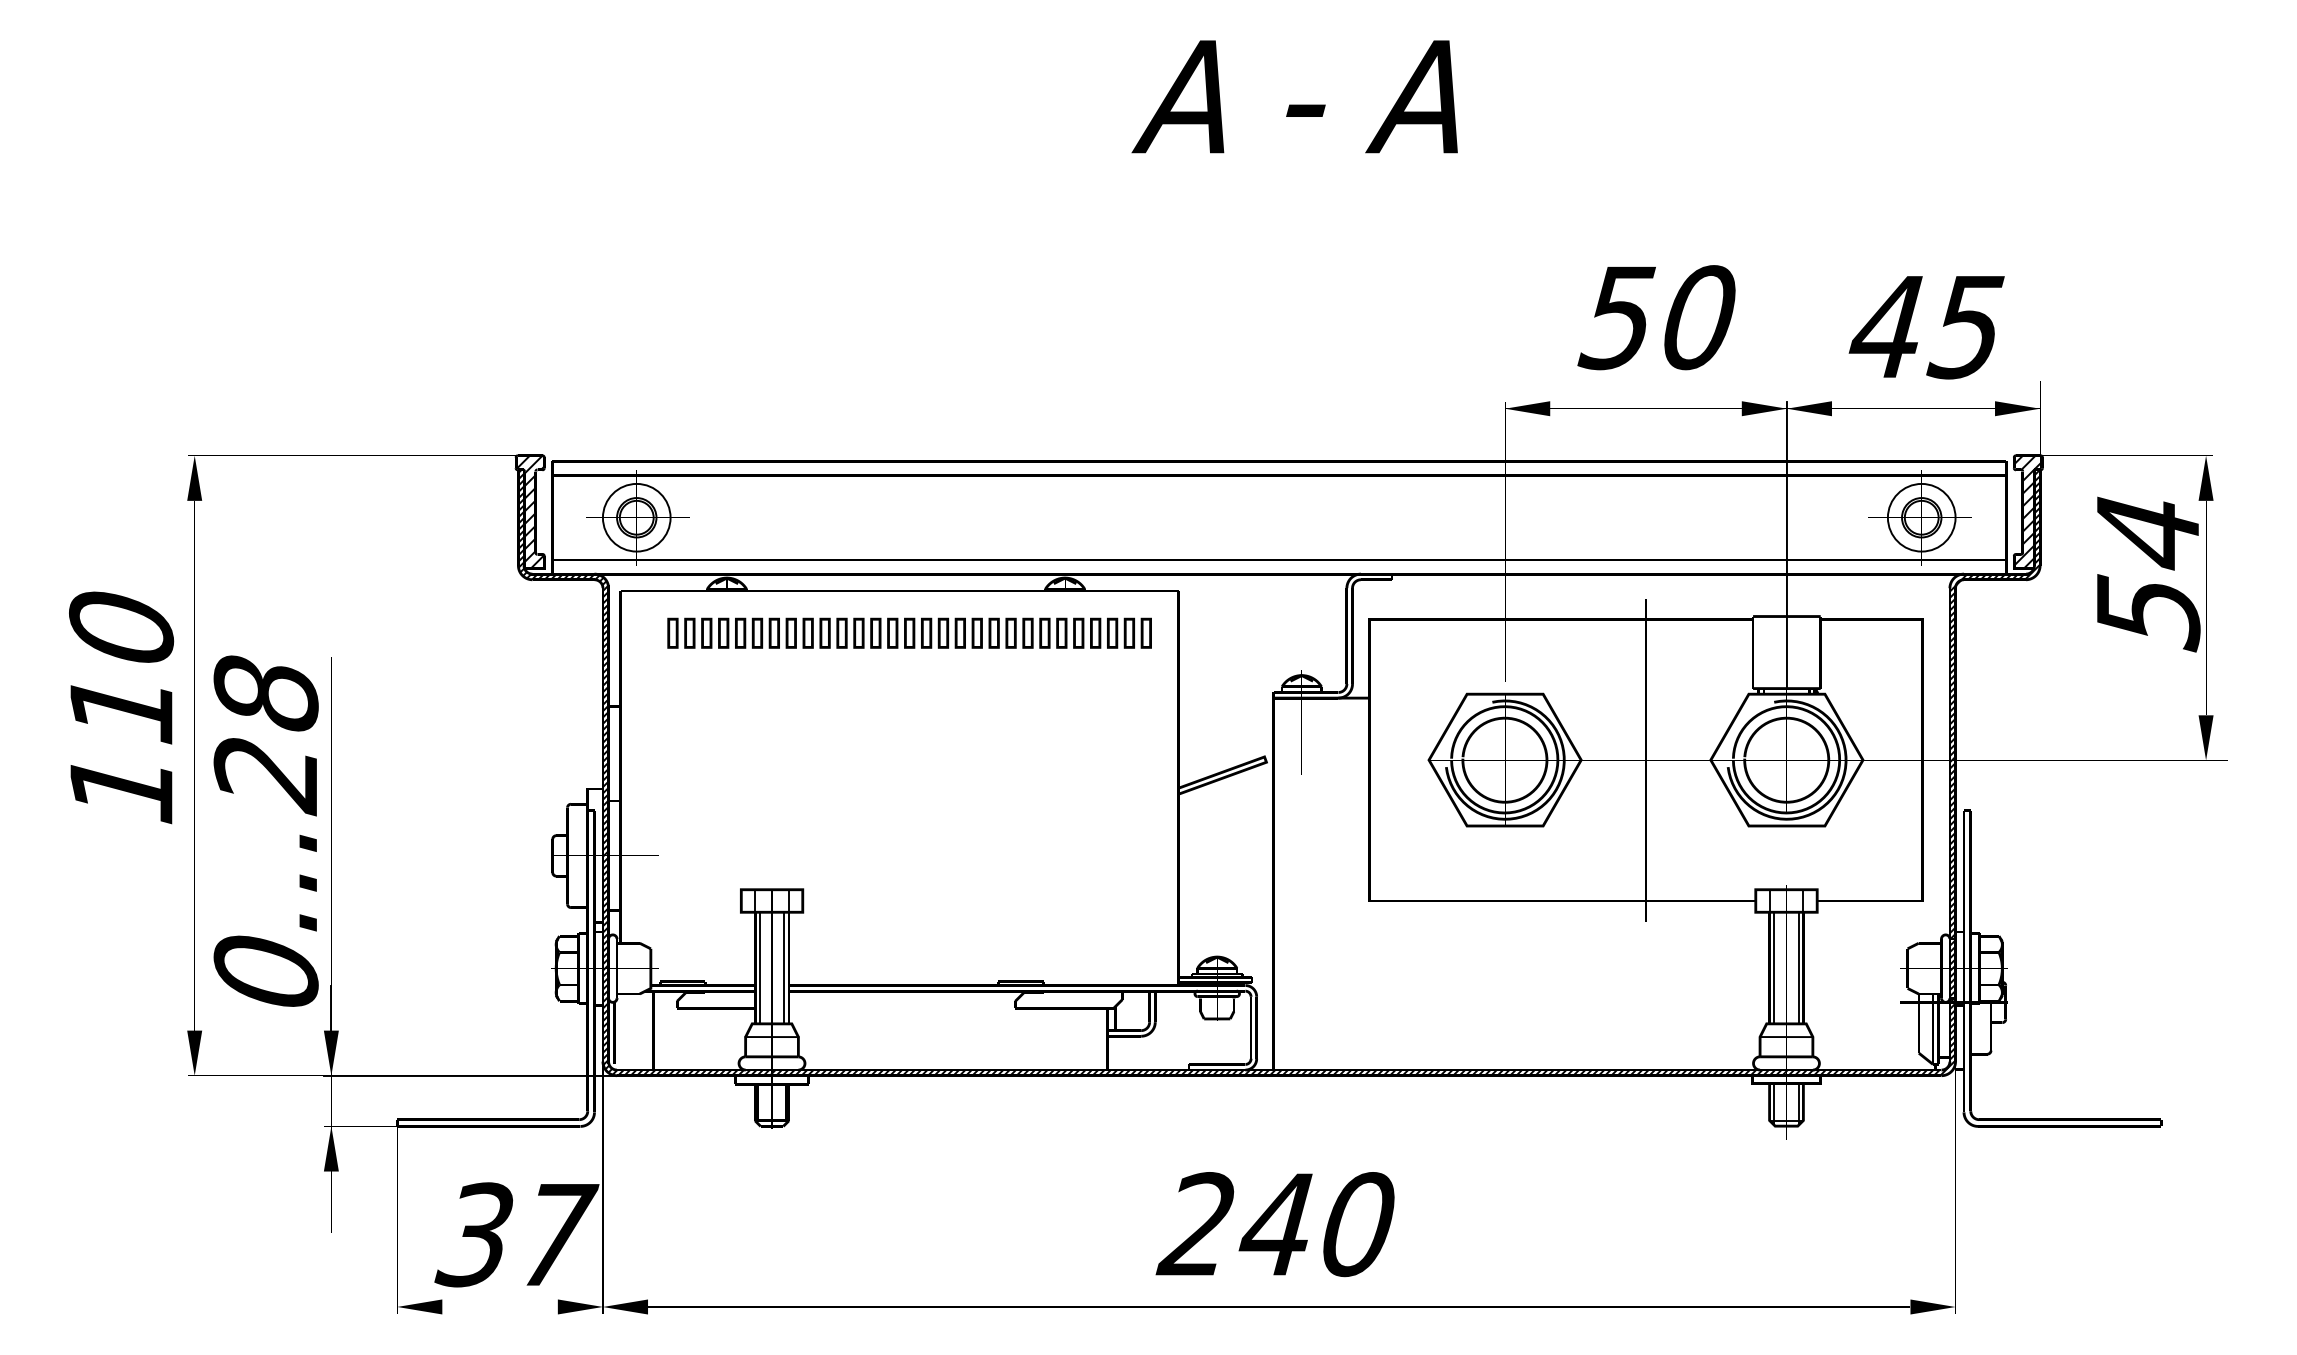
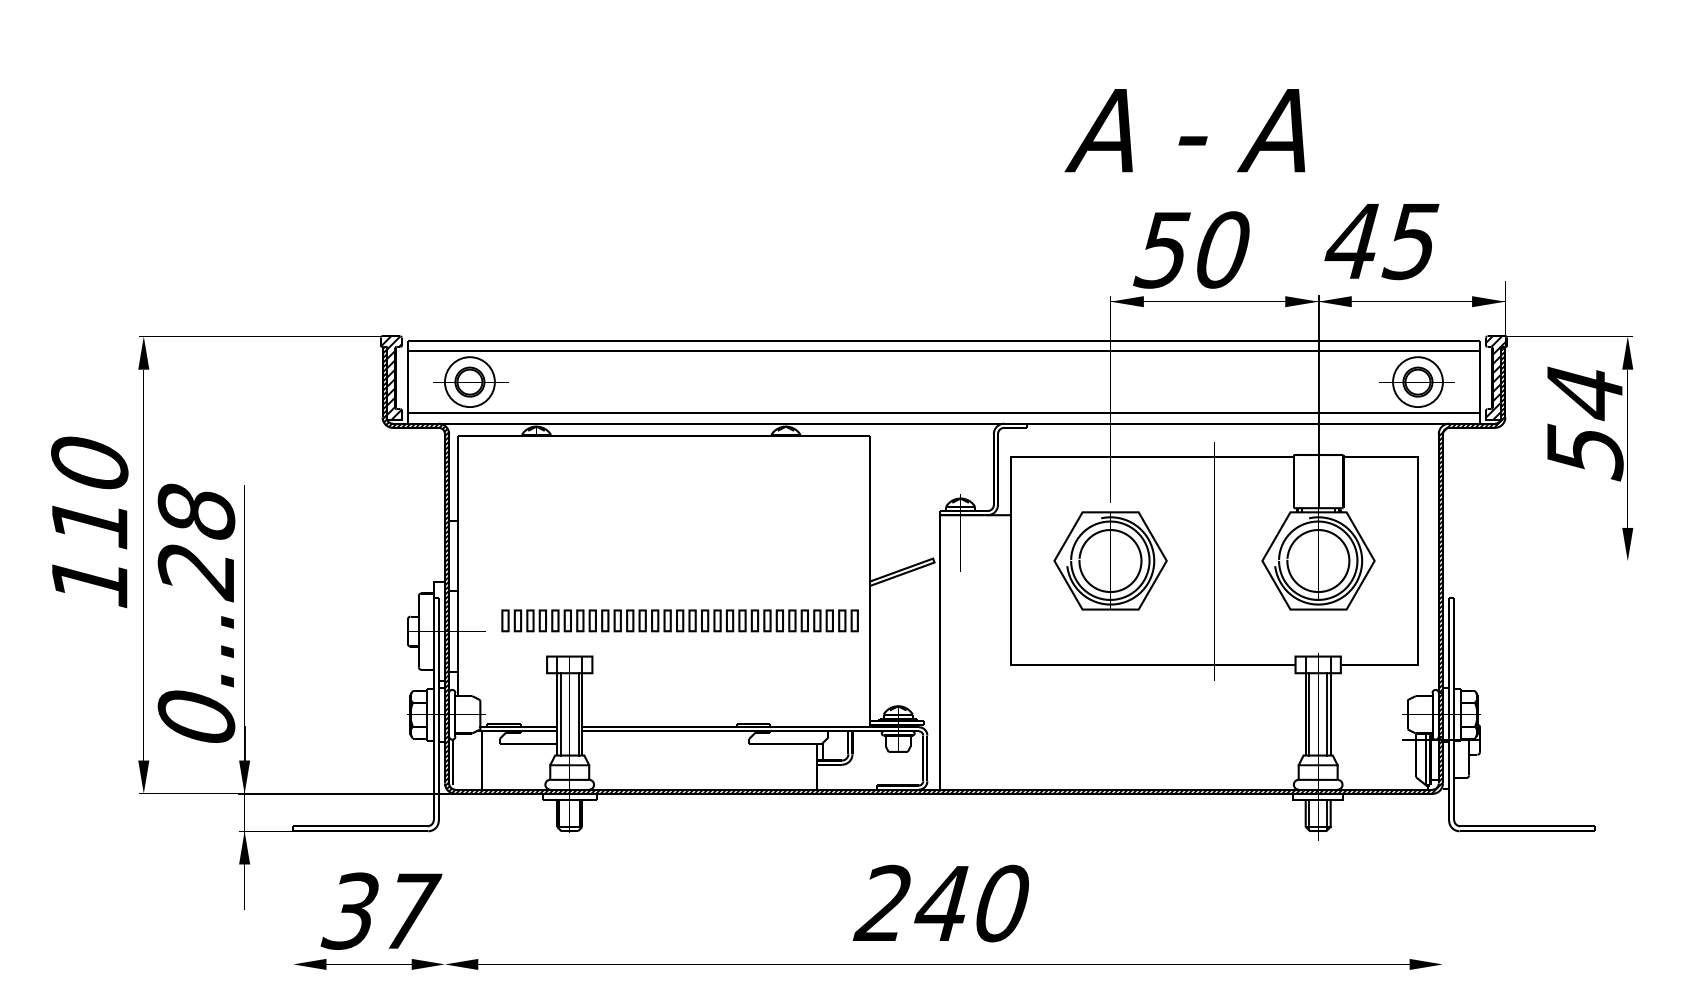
text: (1294, 96) -> (1184, 130), moved
text: (1656, 317) -> (1191, 249), moved
text: (1926, 327) -> (1381, 241), moved
part: (909, 632) -> (680, 620), moved

